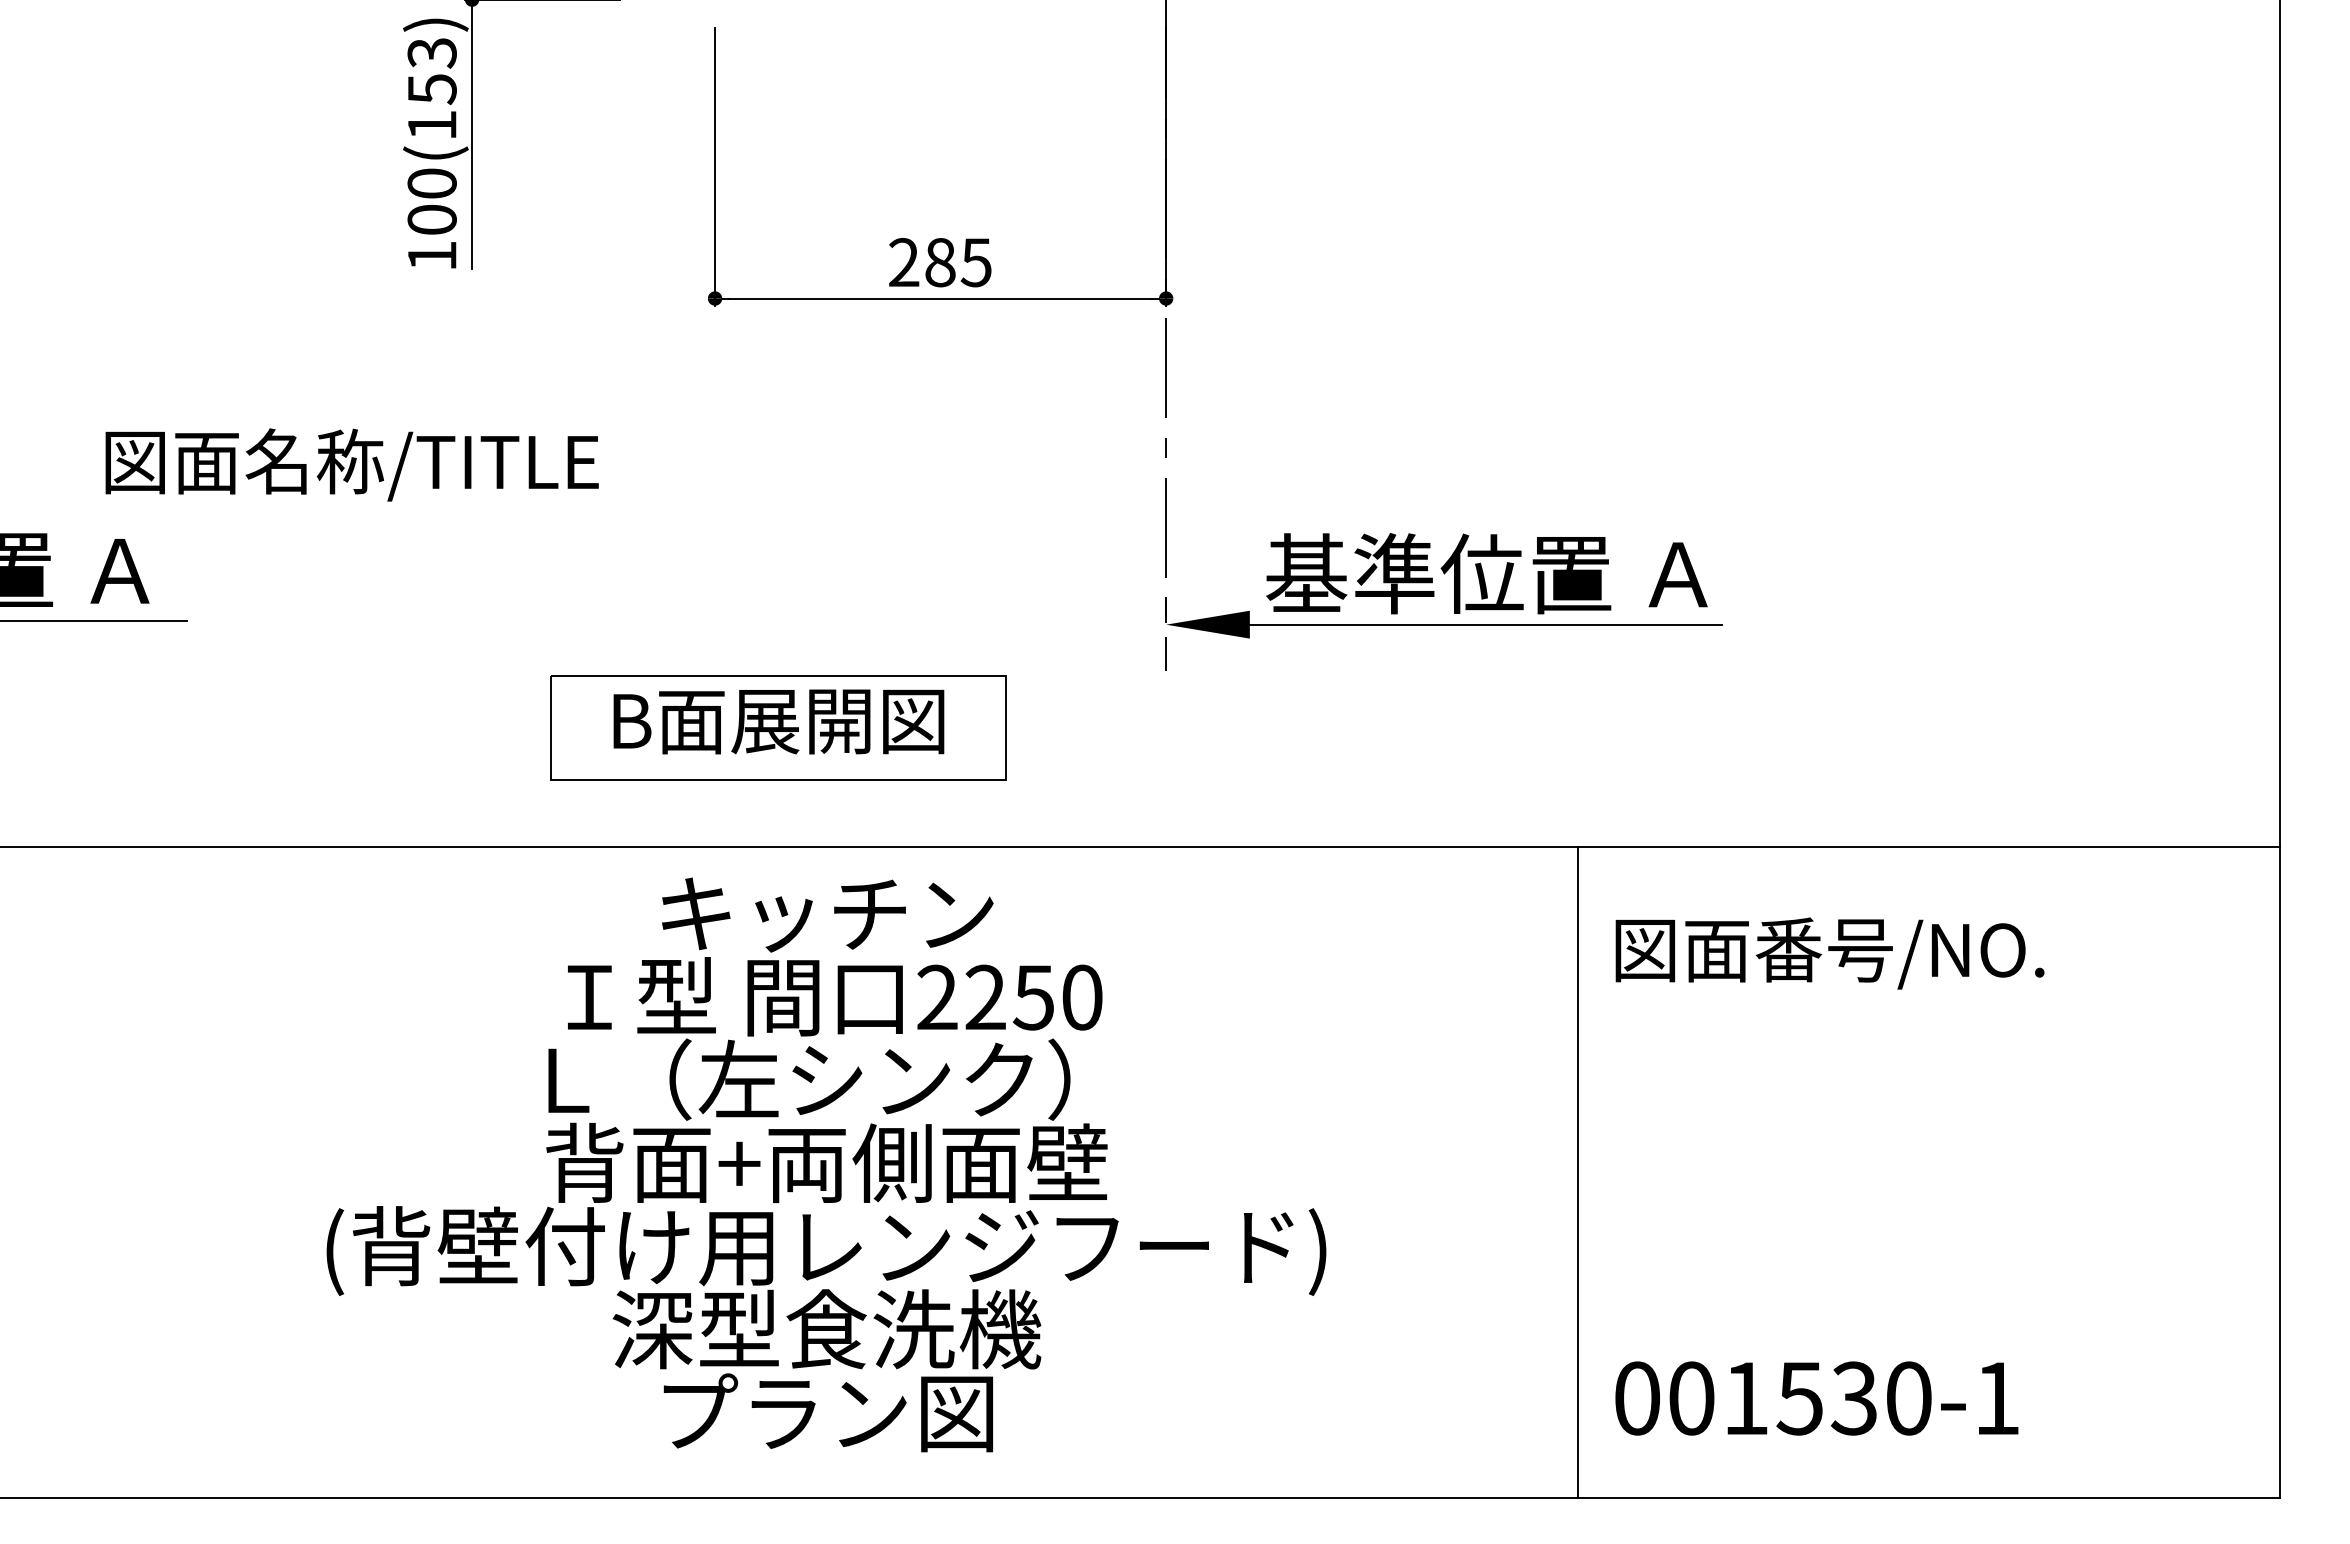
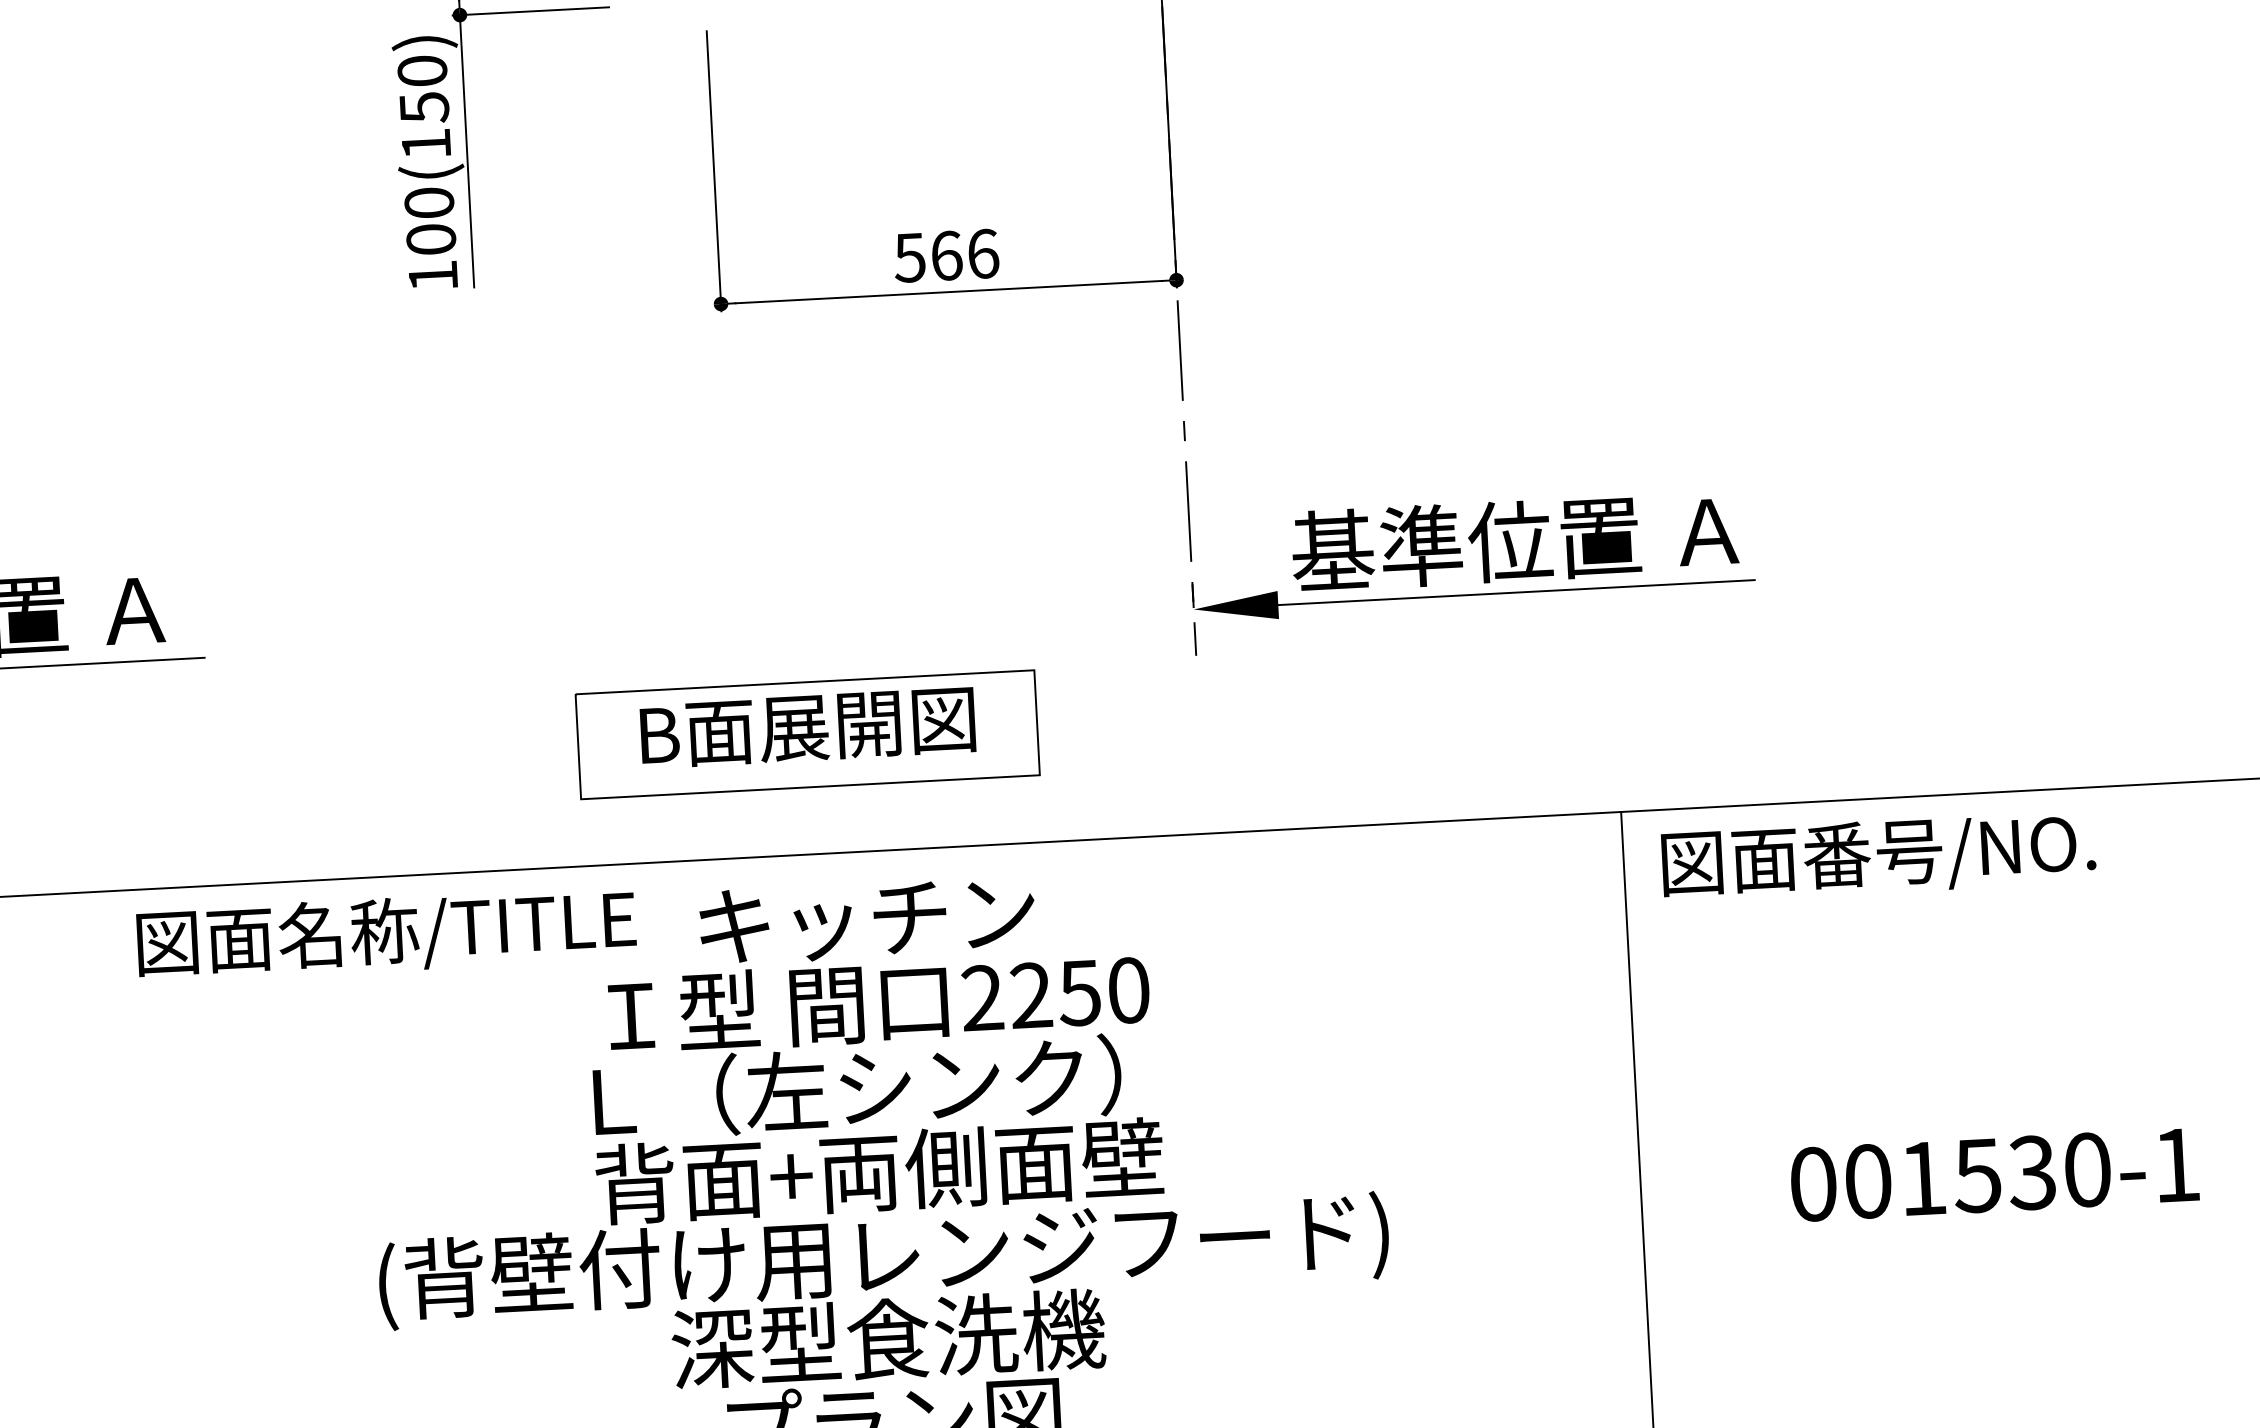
text: (431, 53) -> (421, 71), 100(153) -> 100(150)
text: (940, 262) -> (946, 255), 285 -> 566
text: (351, 464) -> (385, 934), moved
text: (1829, 953) -> (1878, 856), moved
text: (1816, 1398) -> (1994, 1174), moved

